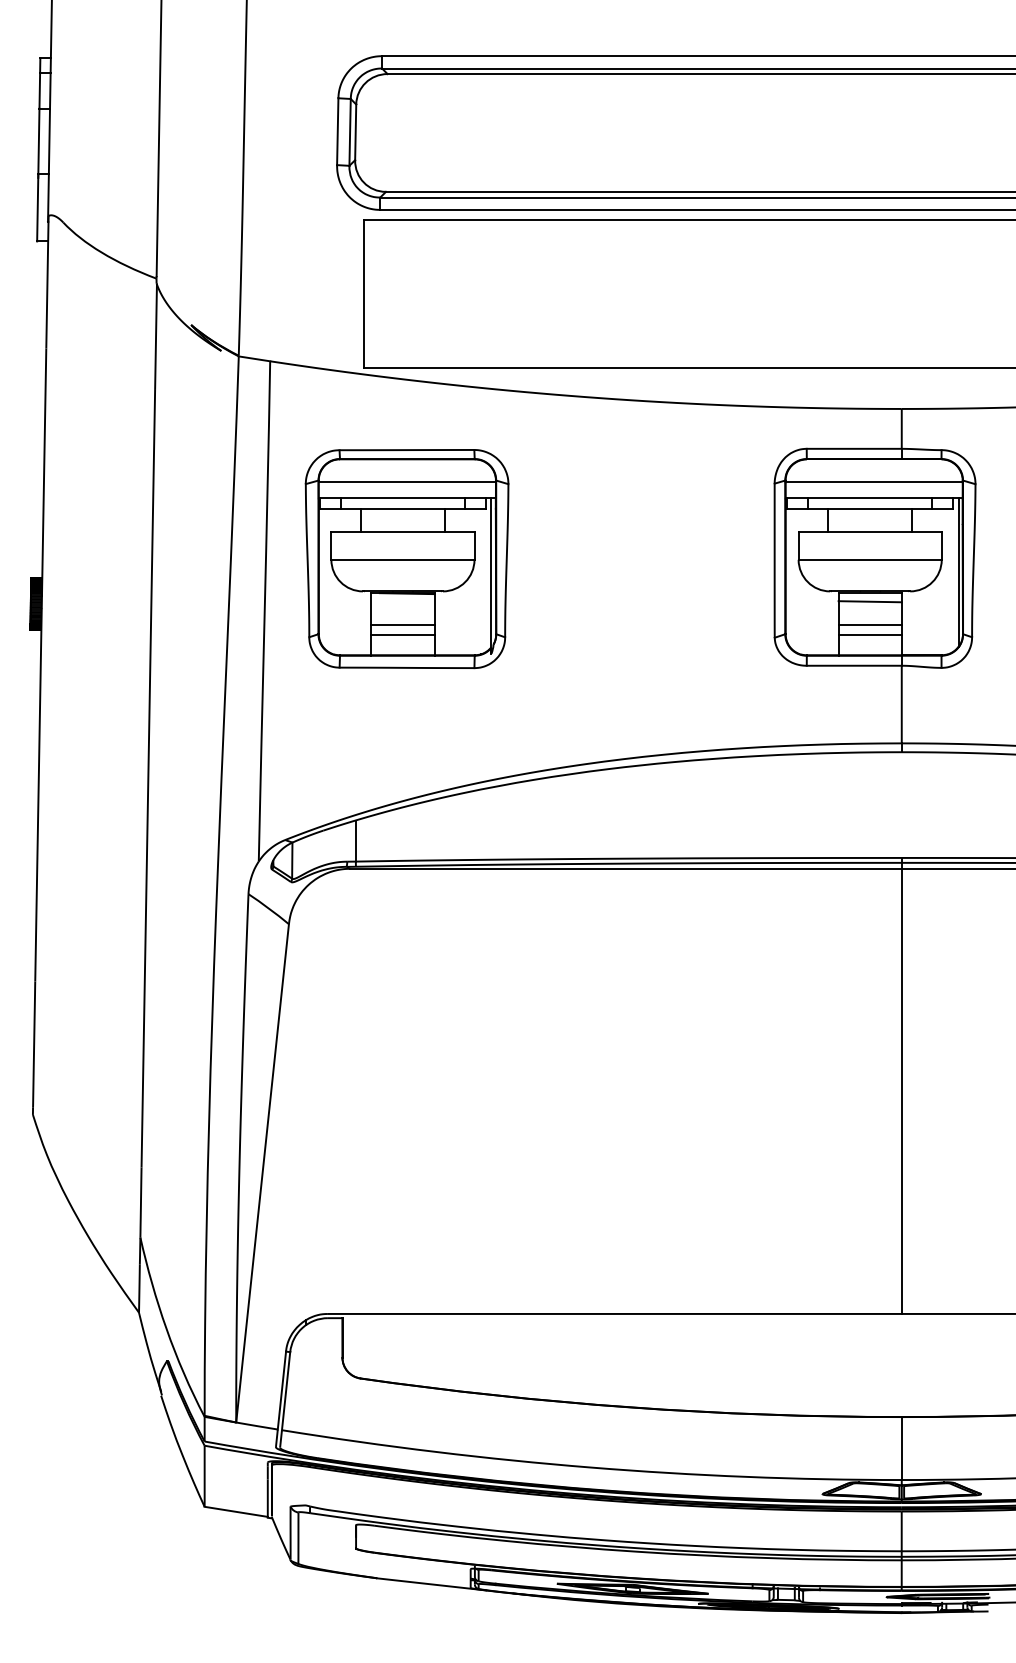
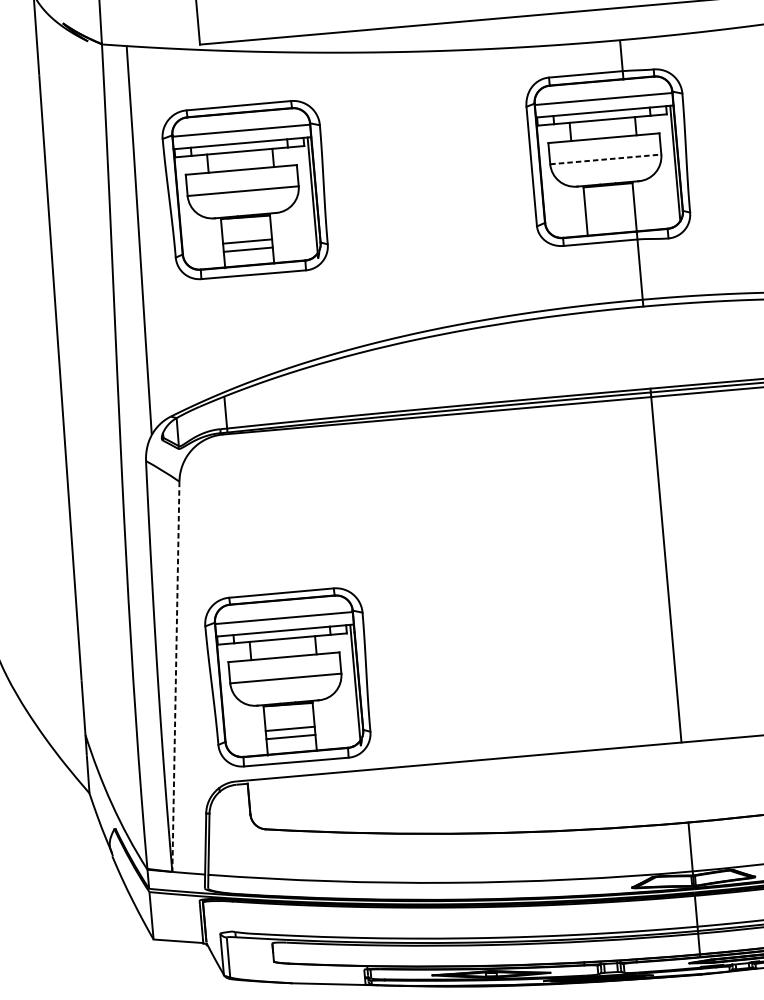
line: (870, 559) -> (606, 159), solid -> dashed
line: (869, 601) -> (608, 191), removed
line: (869, 624) -> (609, 209), removed
line: (869, 635) -> (610, 218), removed
line: (262, 1173) -> (175, 676), solid -> dashed
part: (406, 1187) -> (288, 678), added

